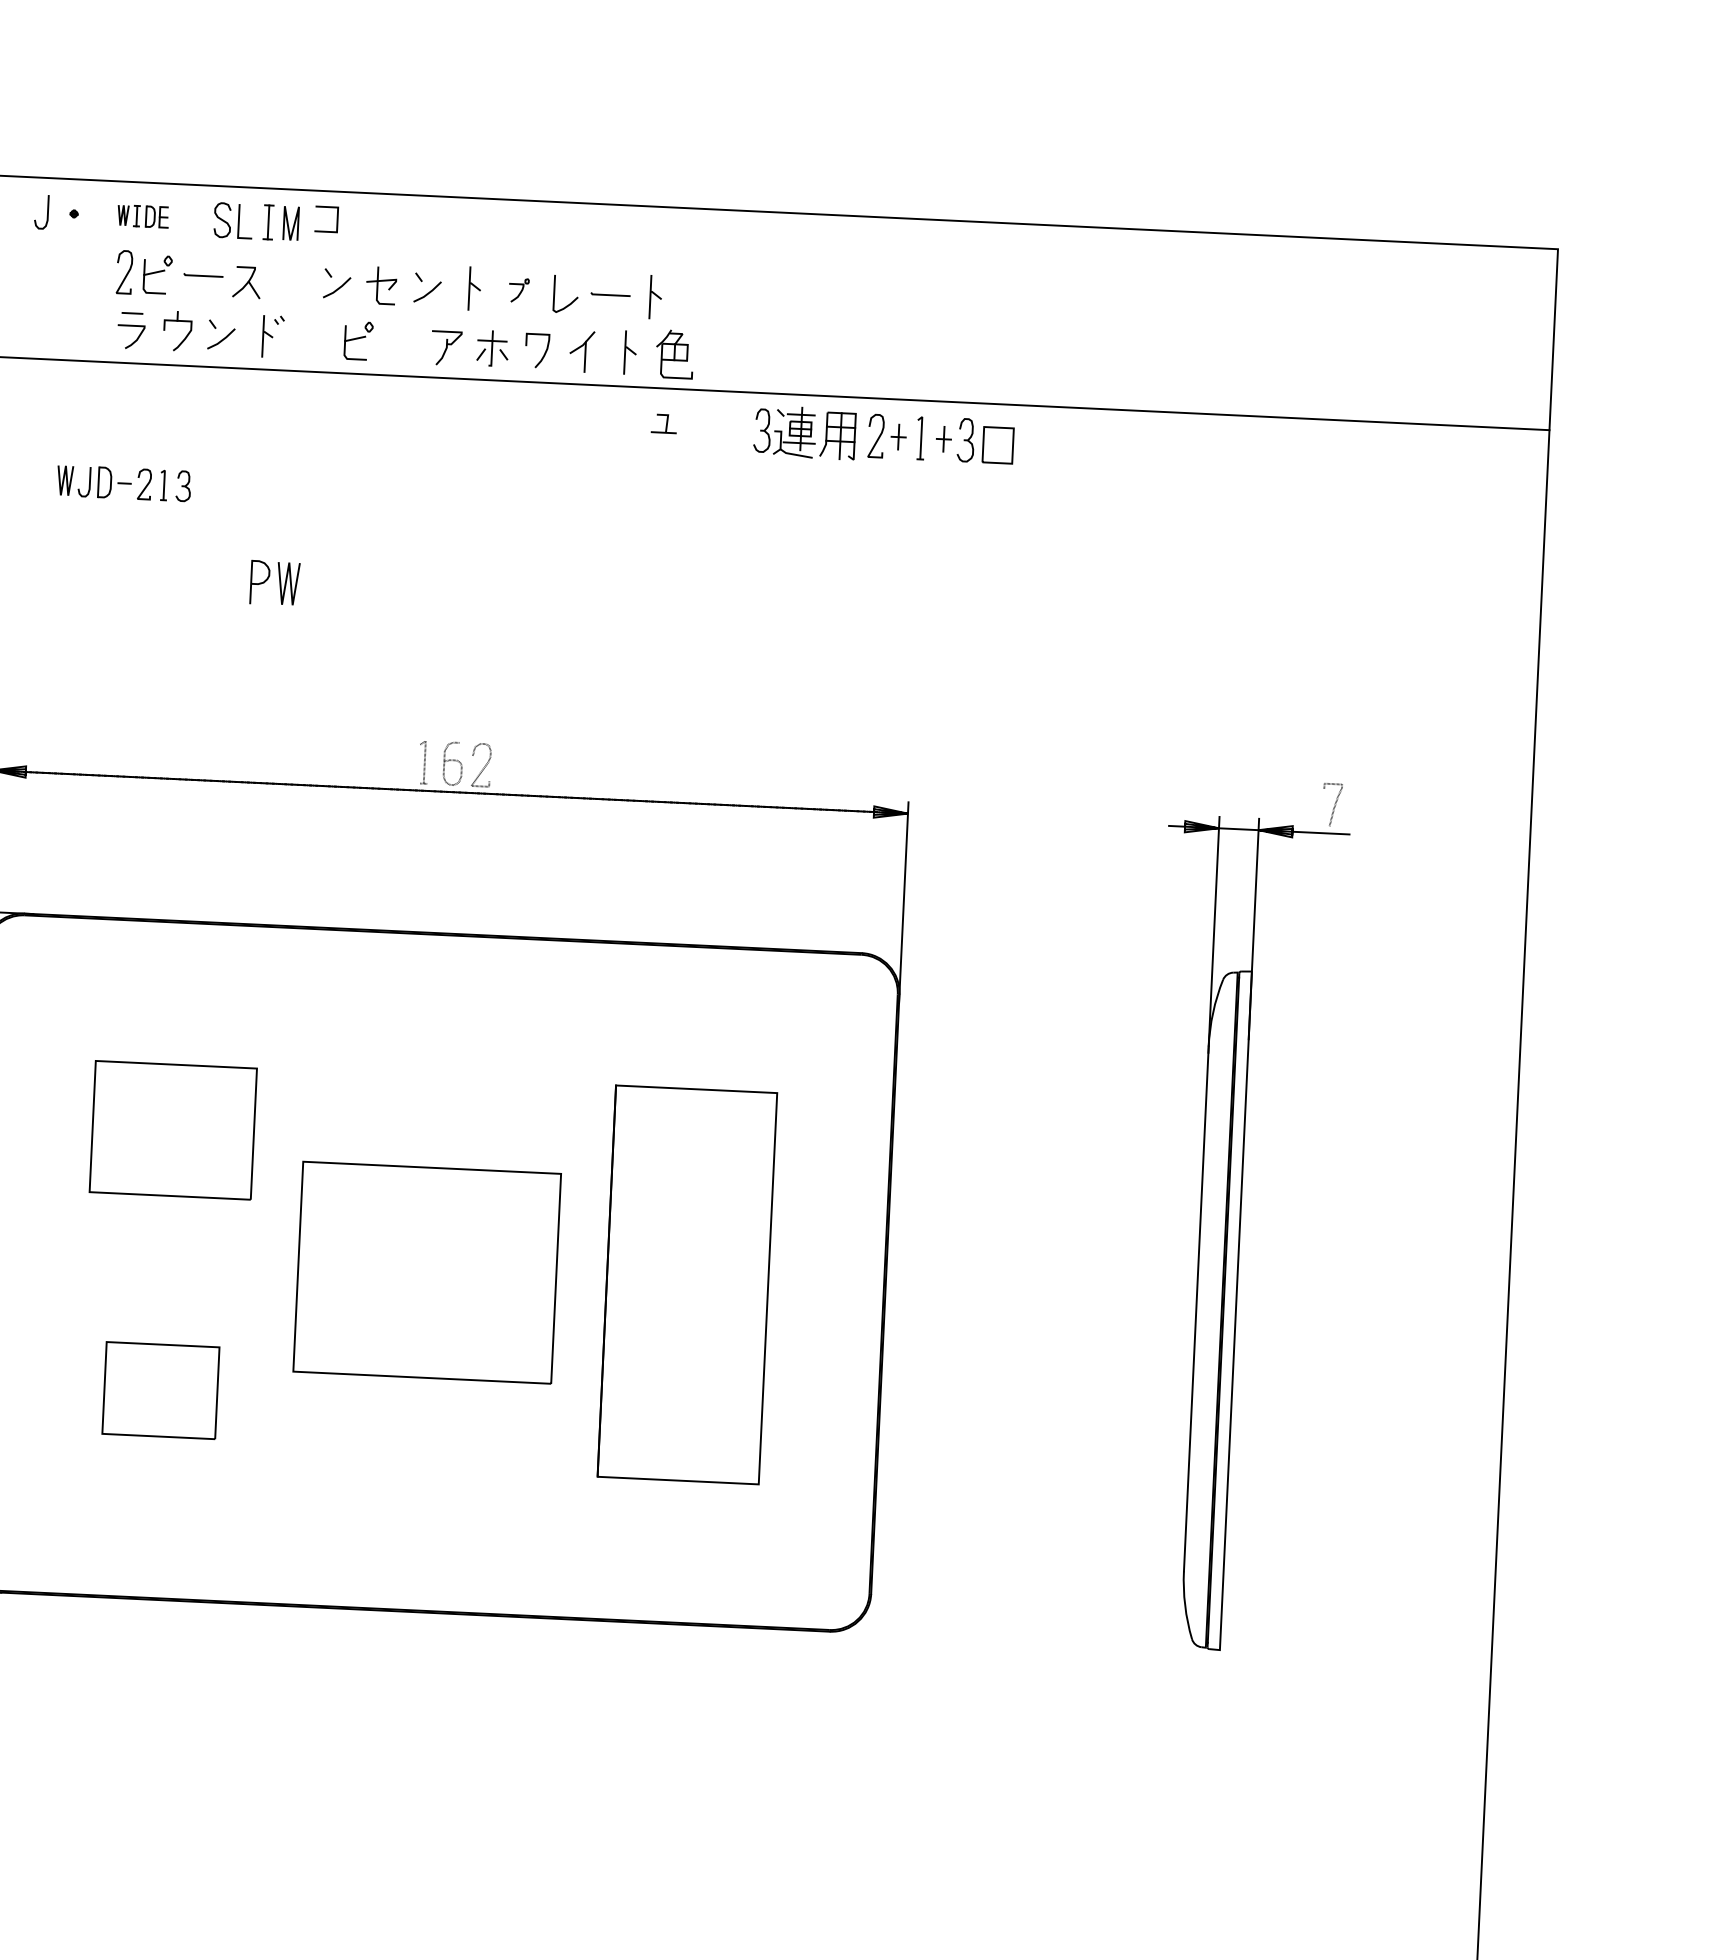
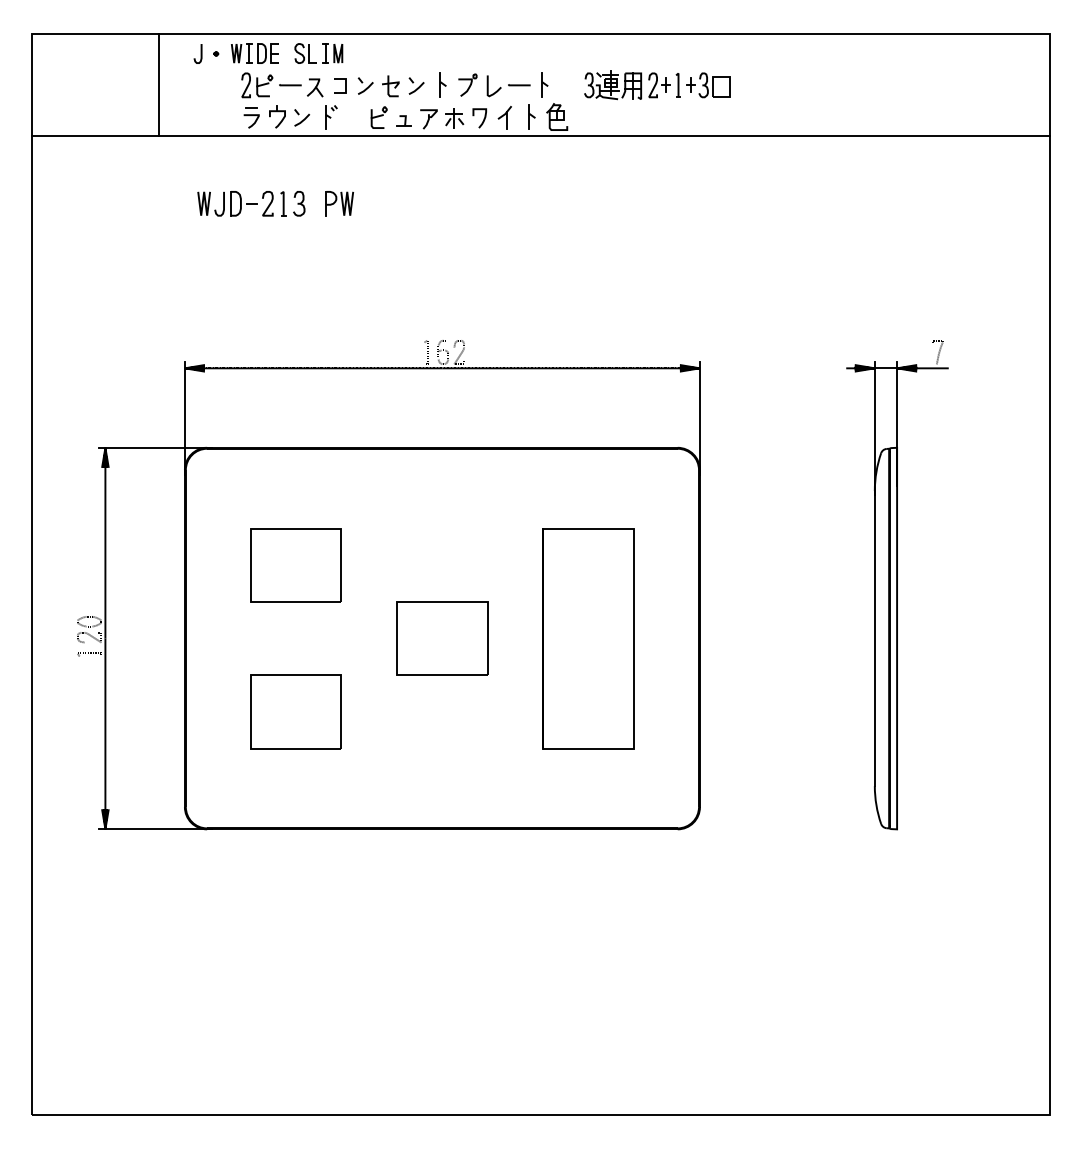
part: (142, 216) -> (254, 53), size x1.67
line: (336, 218) -> (345, 85), moved
part: (518, 289) -> (467, 84), size x1.67
part: (663, 422) -> (403, 120), moved
part: (883, 436) -> (657, 85), moved
part: (124, 482) -> (251, 203), size x1.43
part: (274, 582) -> (339, 203), moved
part: (427, 1272) -> (442, 638), size x0.62
part: (159, 1390) -> (295, 711), size x1.43

